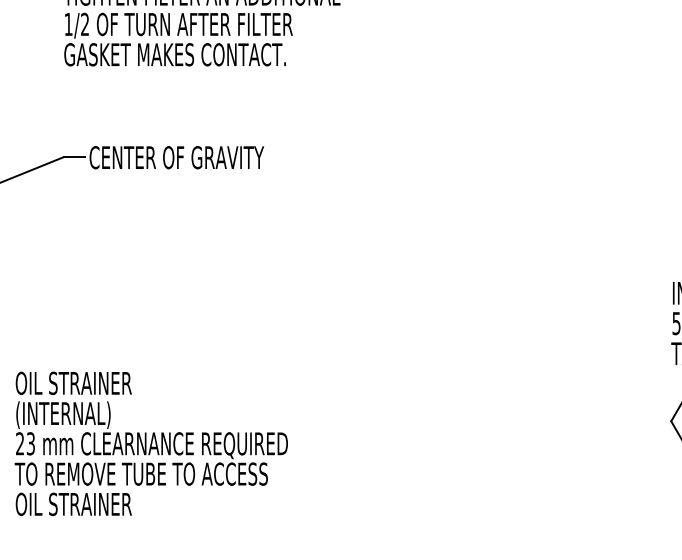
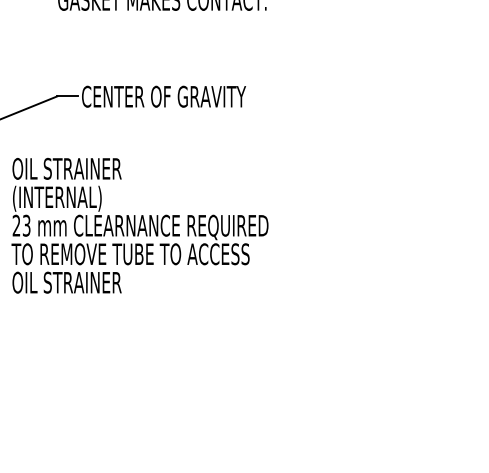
text: (150, 443) -> (139, 225), moved

